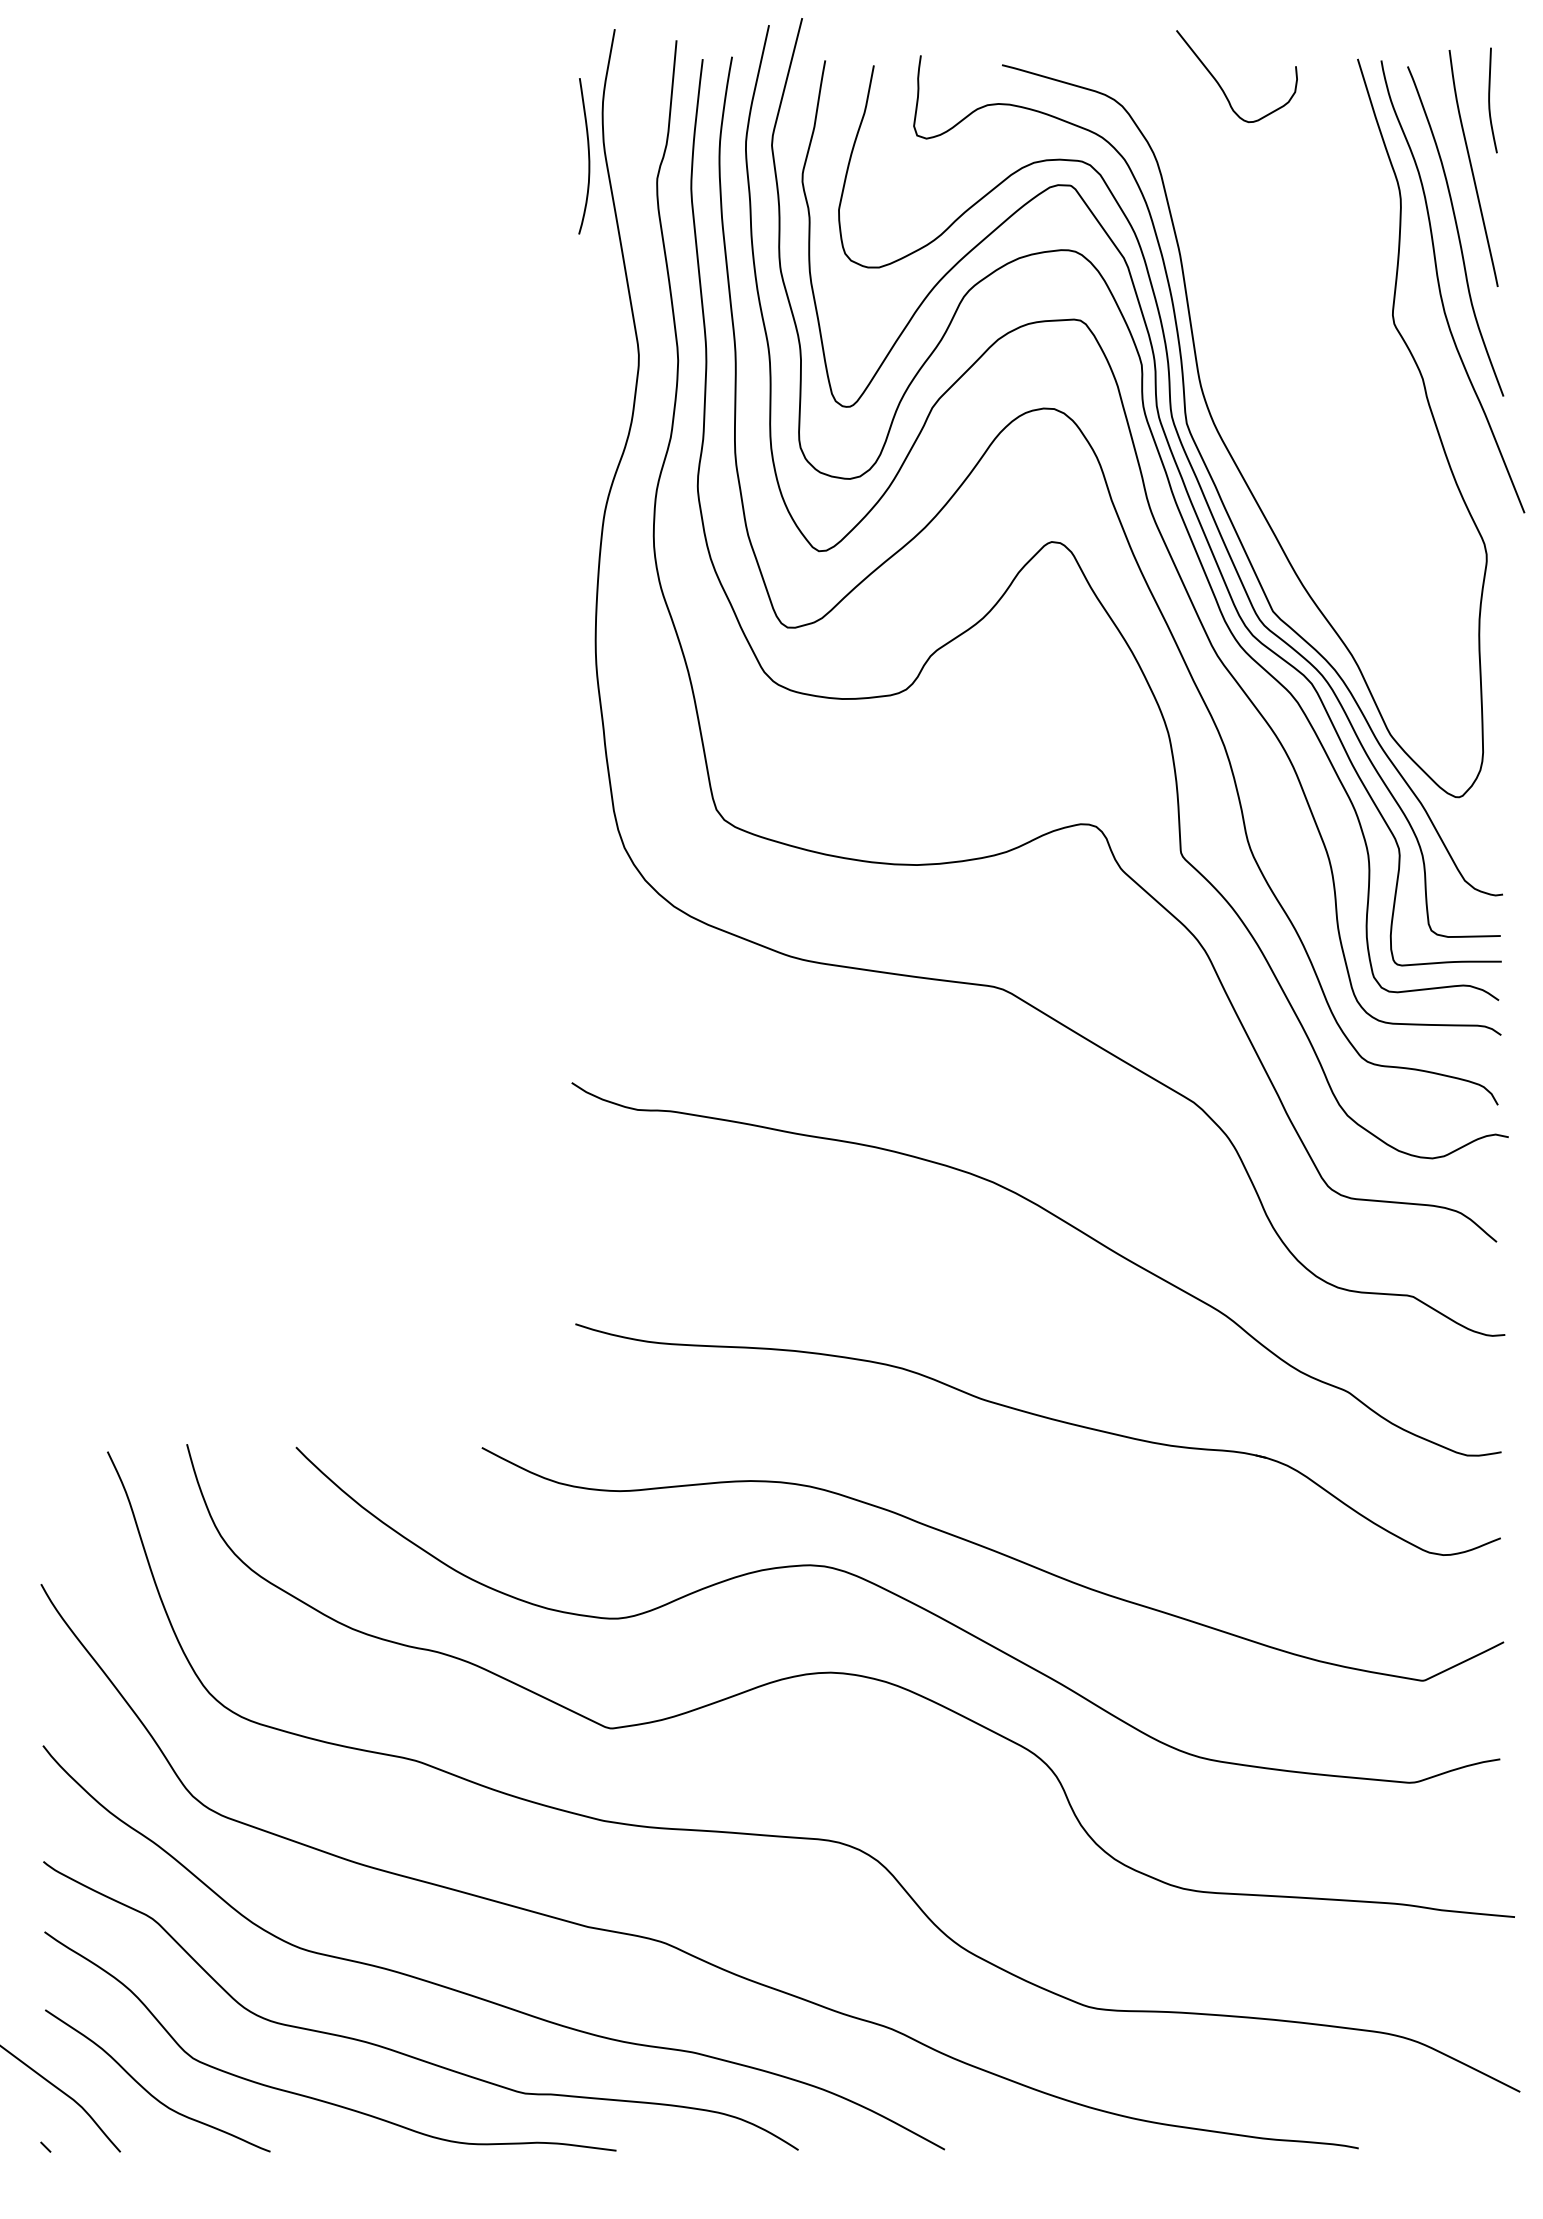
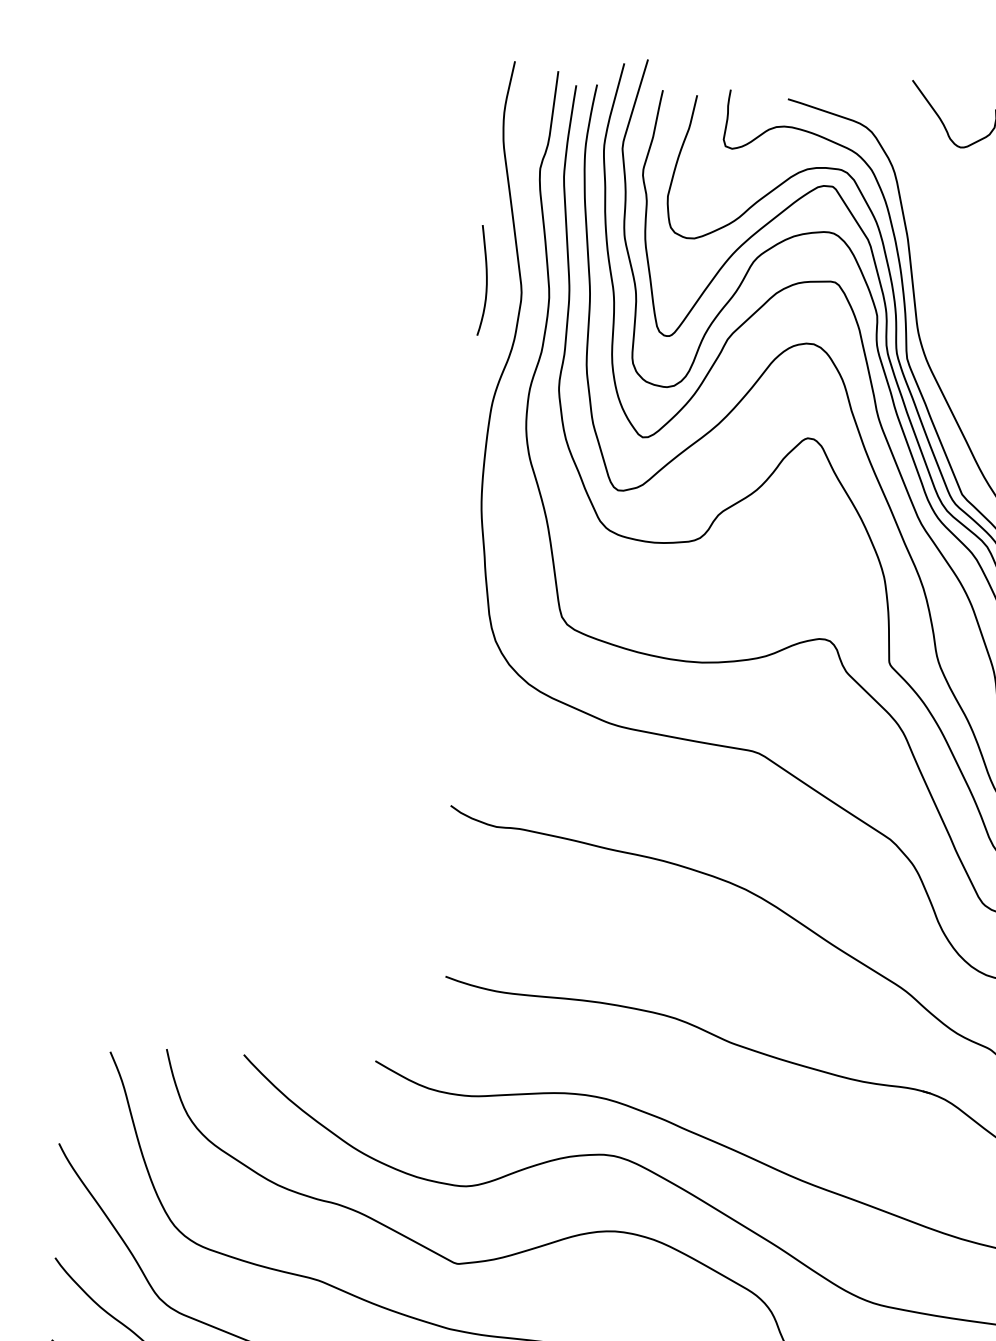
curve: (588, 156) -> (486, 280), moved

